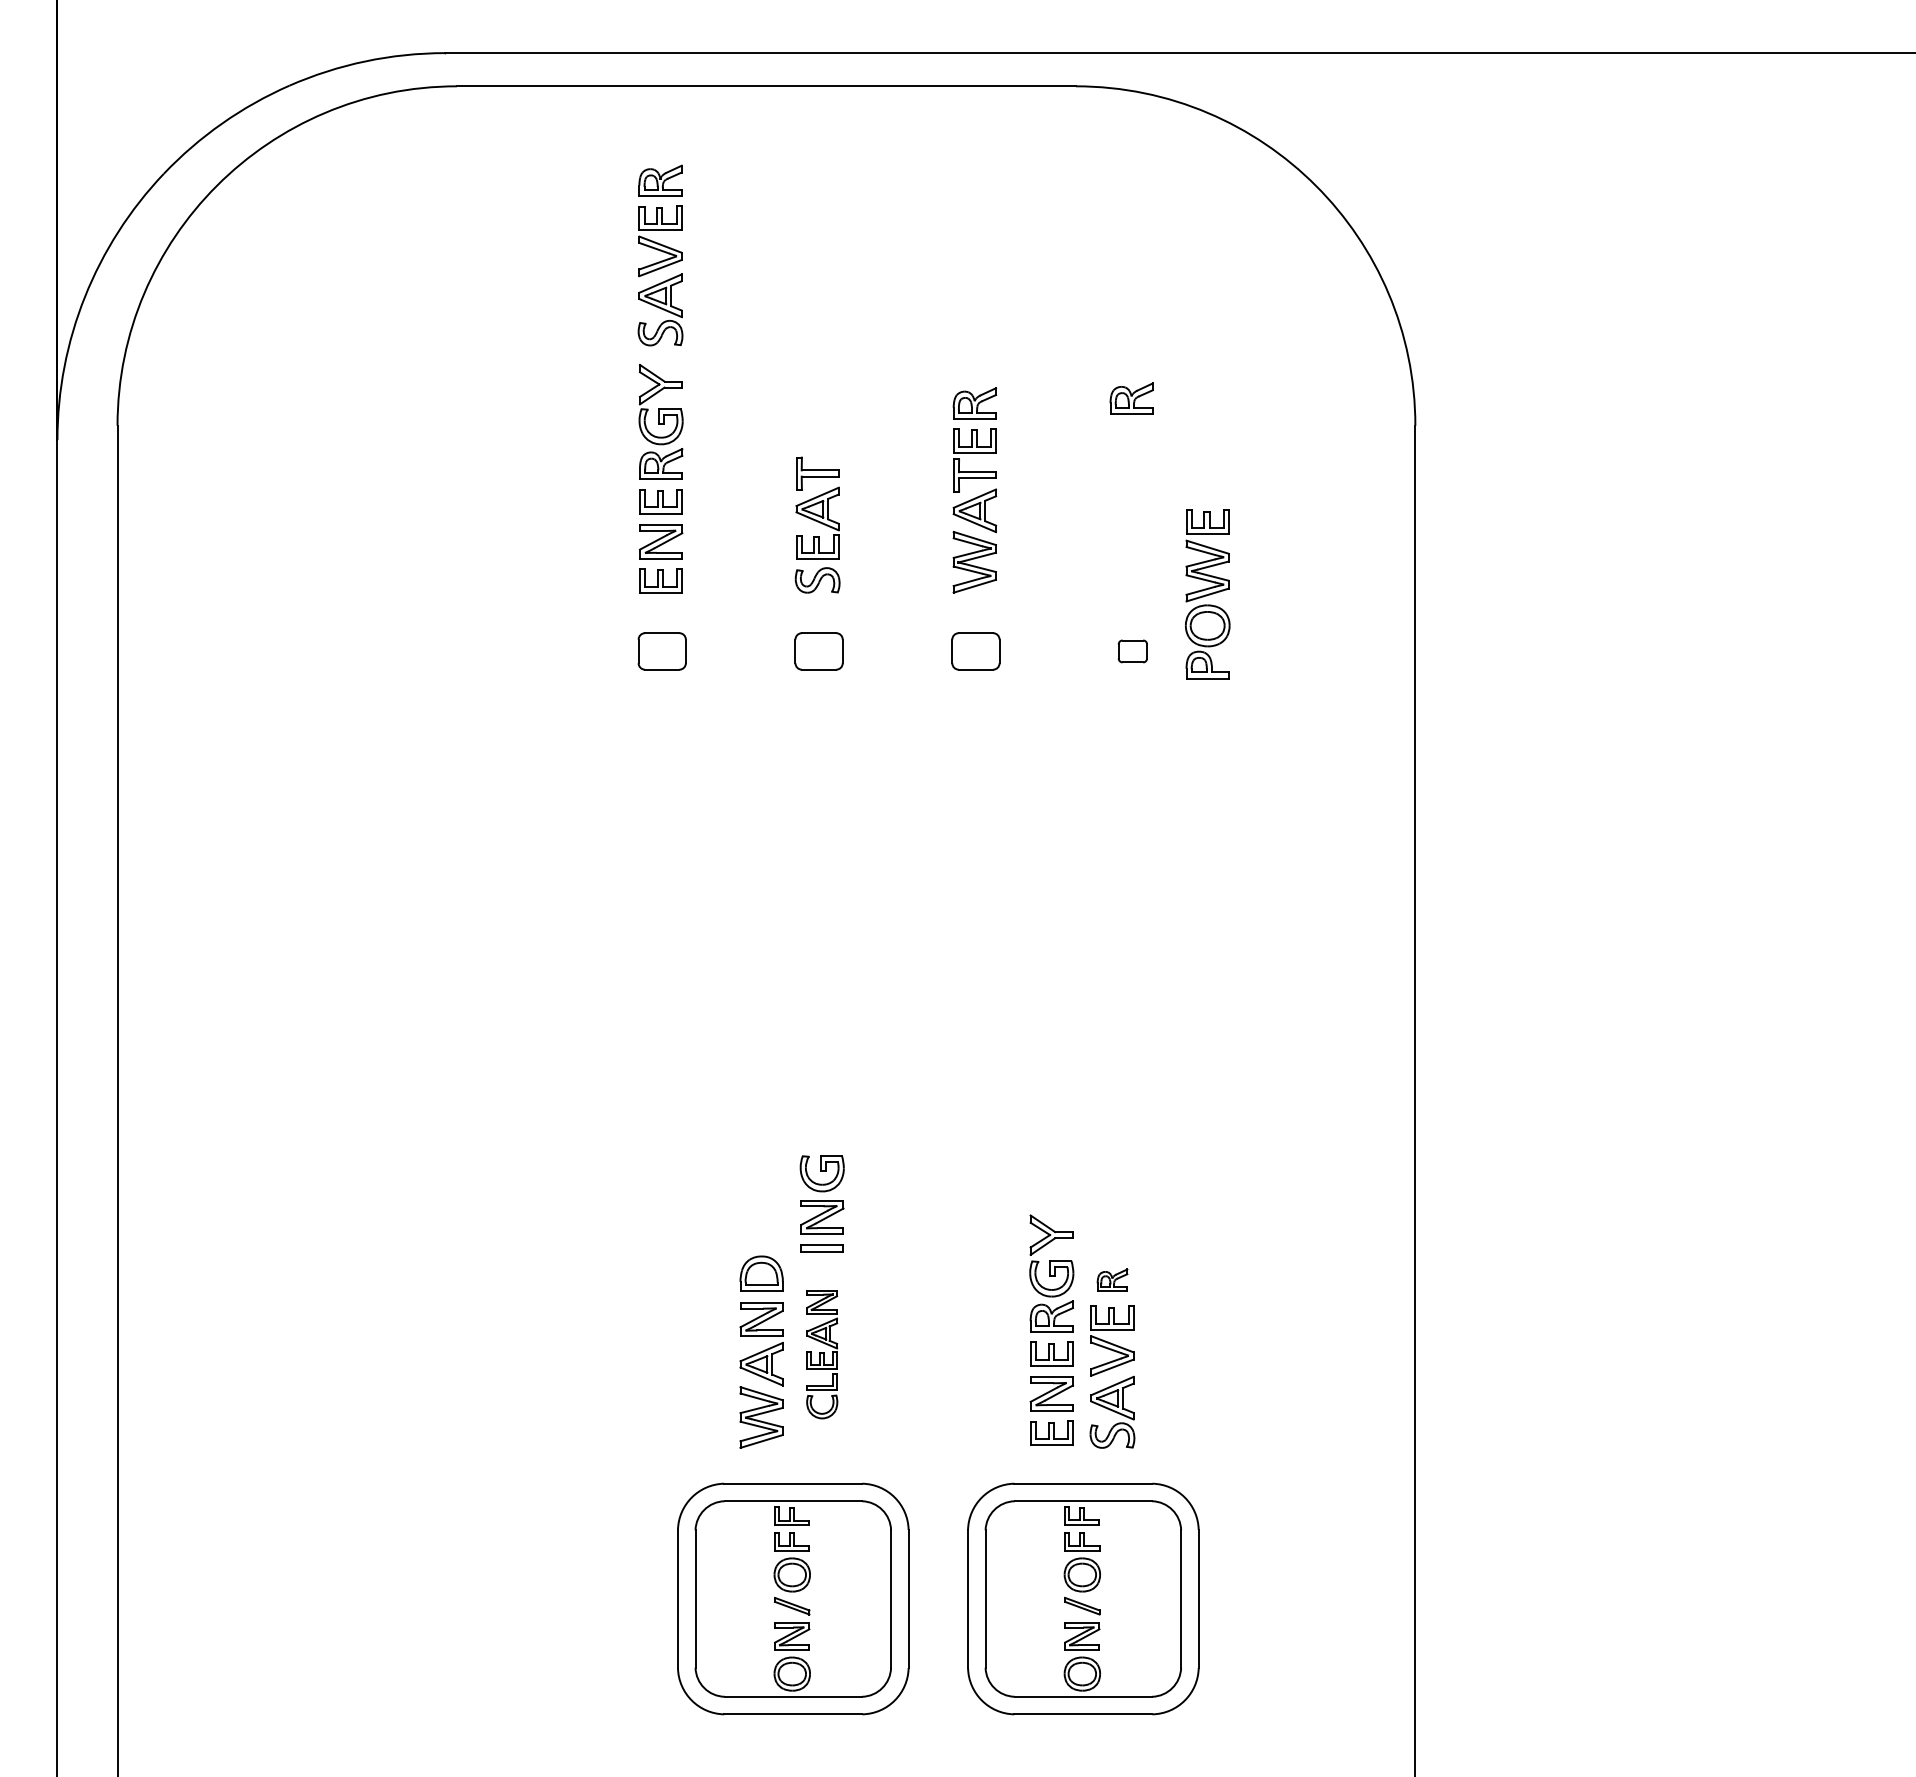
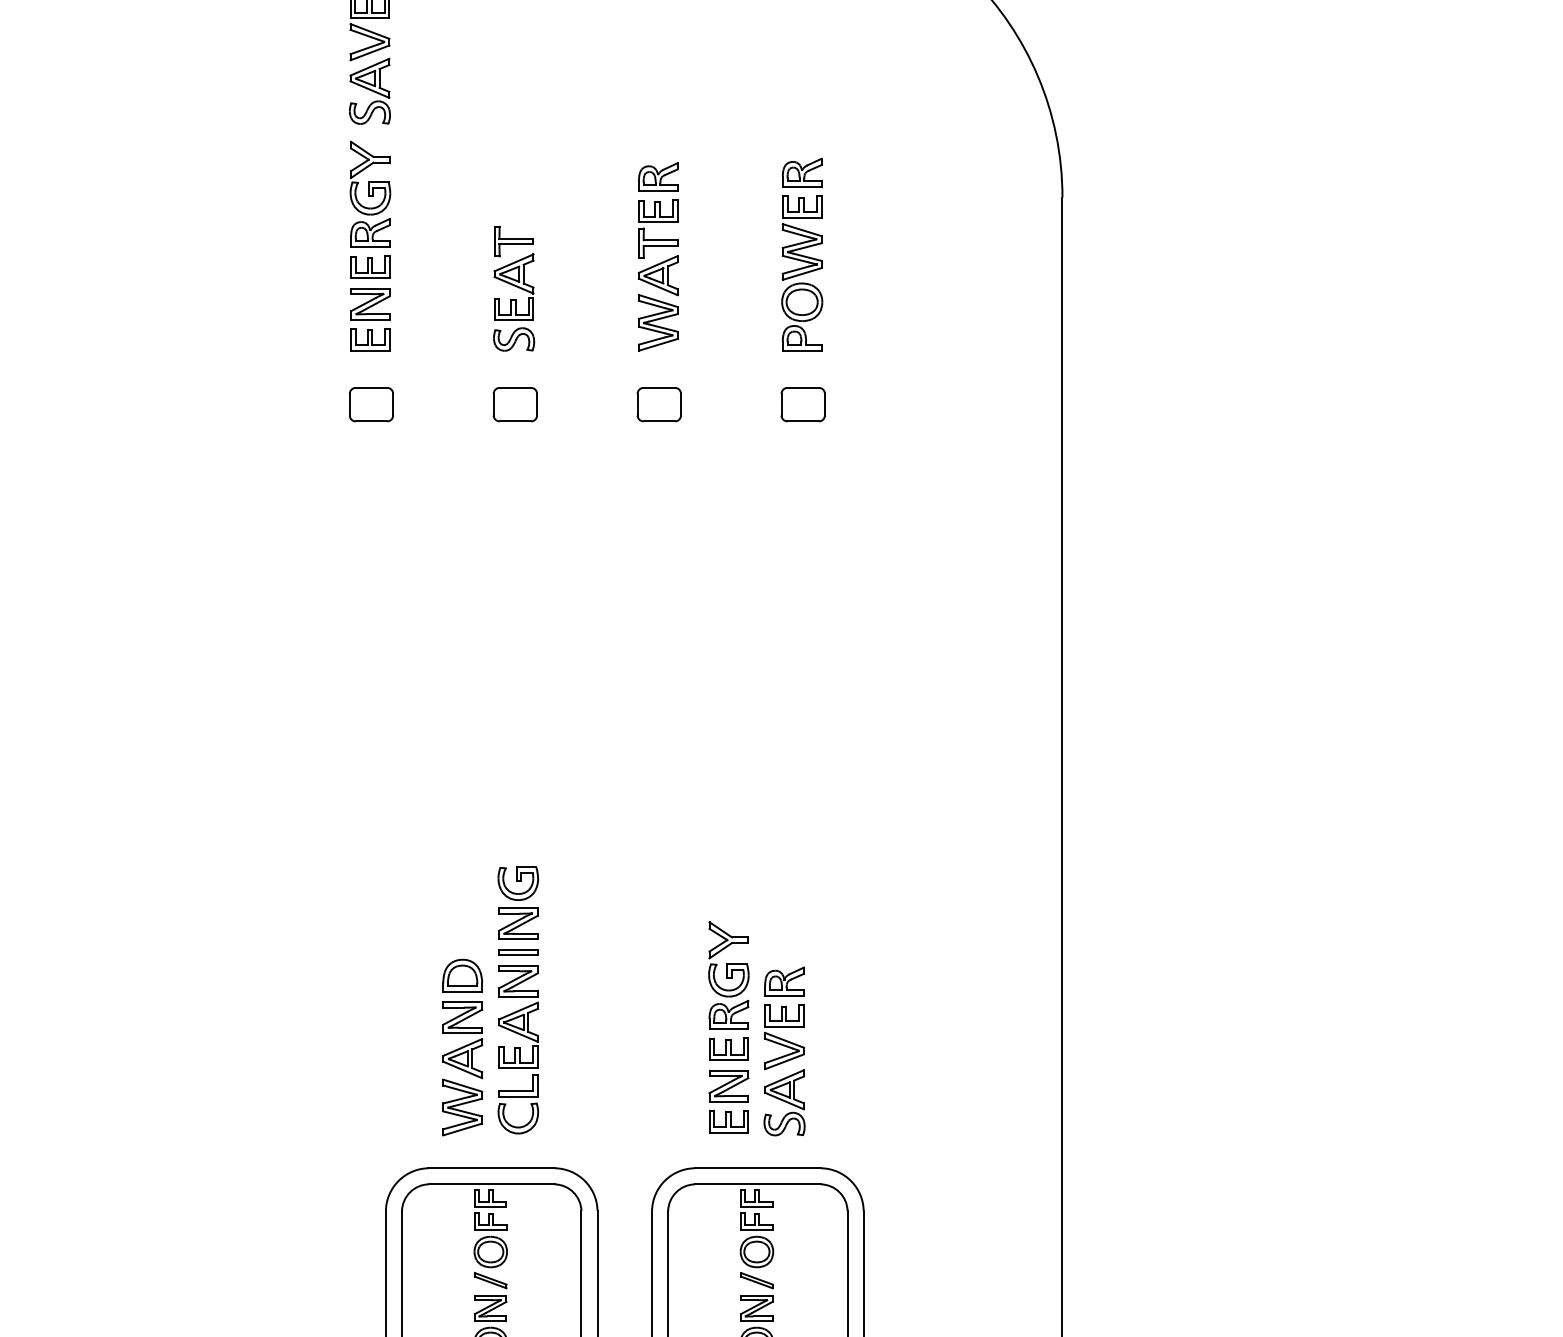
part: (1207, 594) -> (802, 273), moved
part: (1132, 651) -> (802, 404), size x1.67
part: (1112, 1279) -> (784, 980), size x1.43
part: (821, 1354) -> (517, 1049), size x1.43

